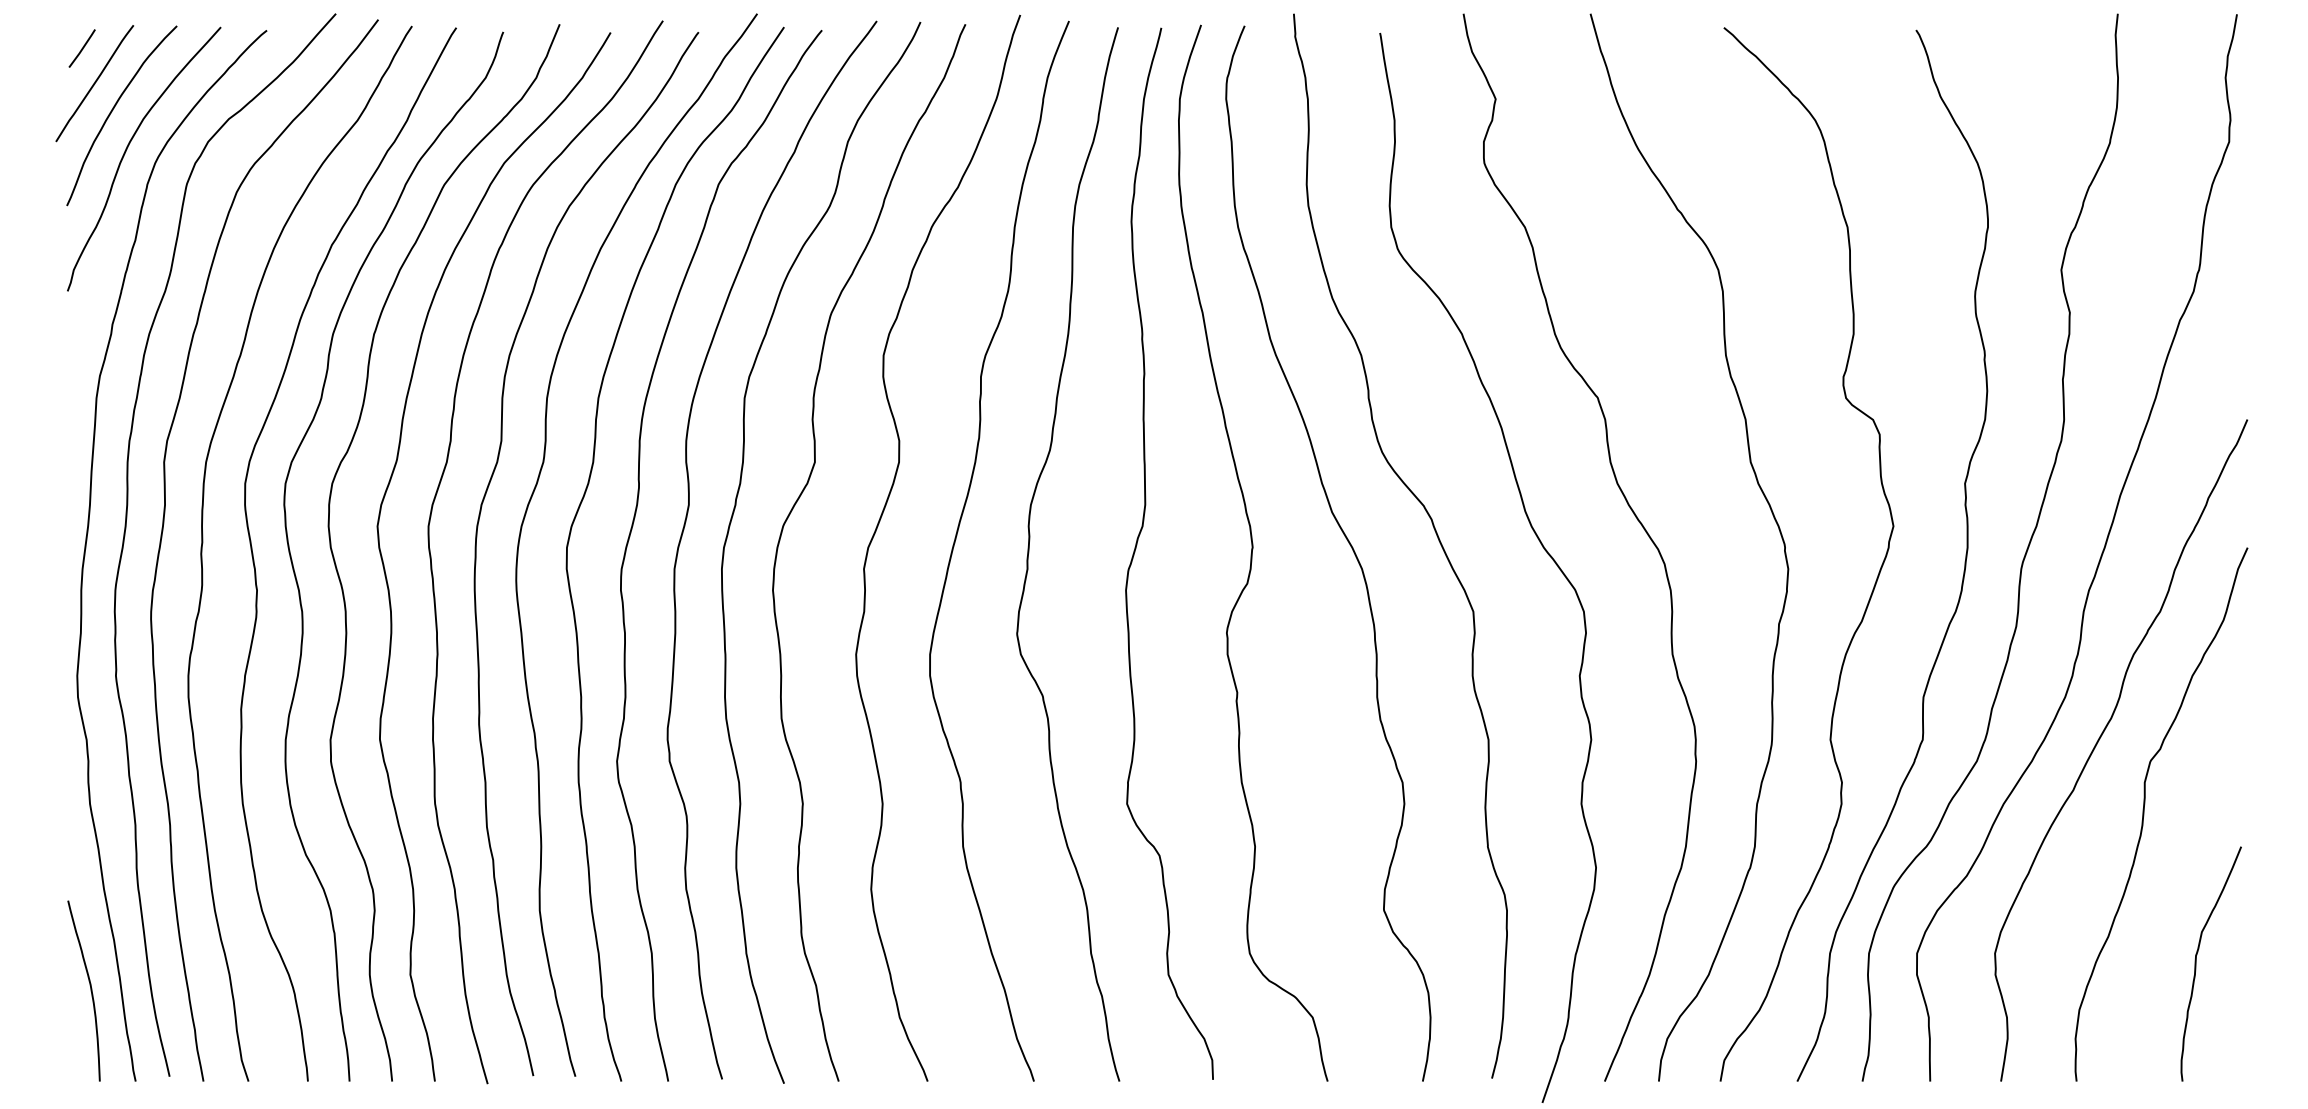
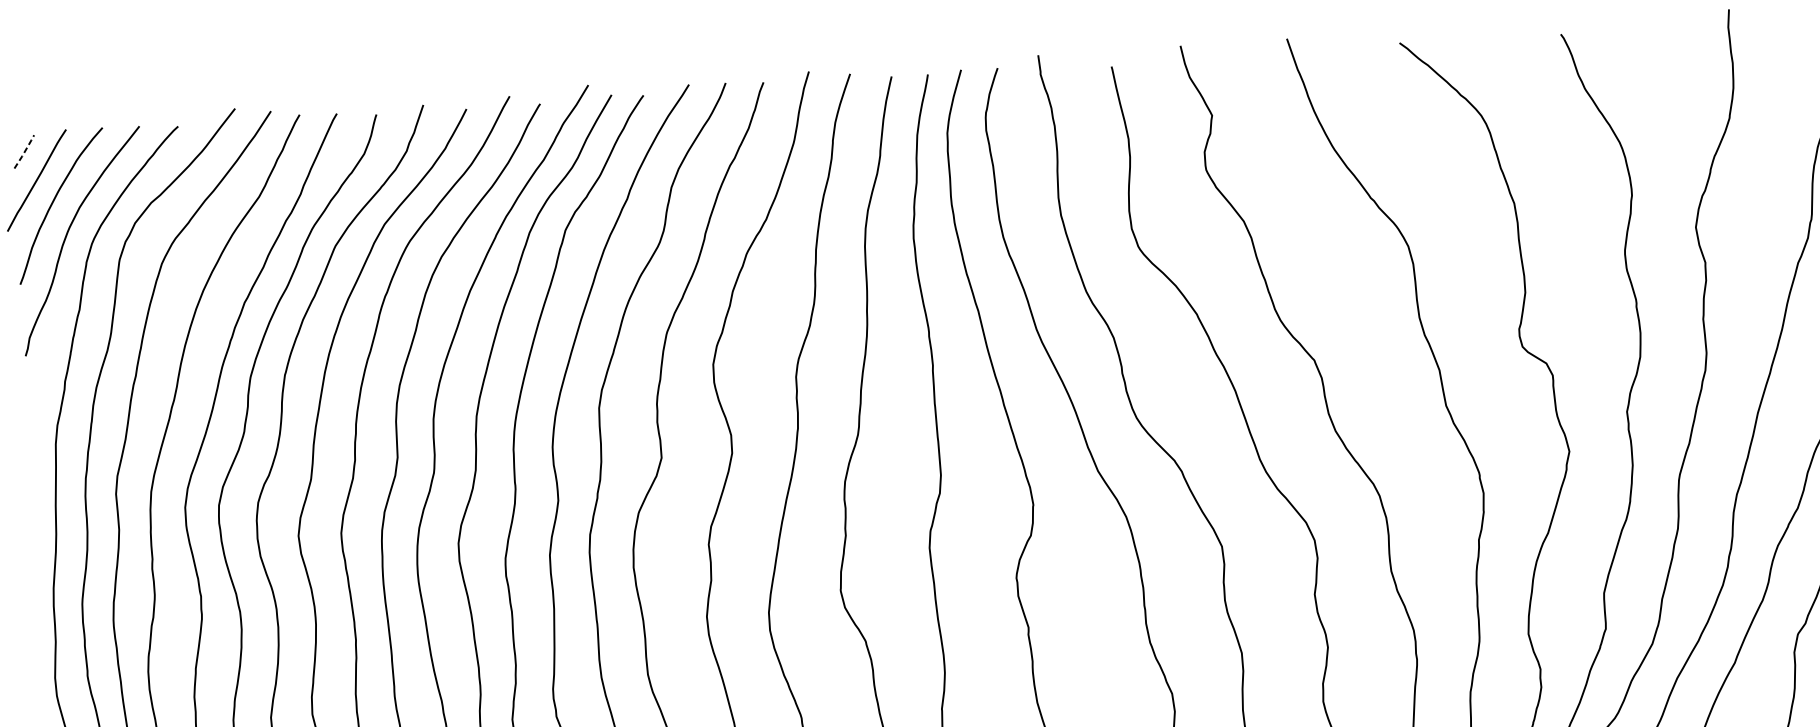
line: (82, 48) -> (24, 151), solid -> dashed

